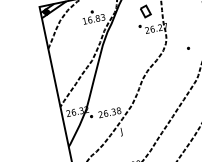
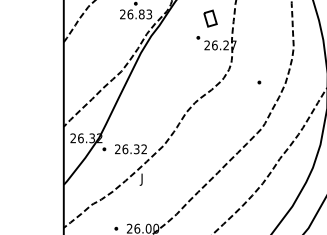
text: (84, 21) -> (122, 14), 16.83 -> 26.83
text: (119, 110) -> (144, 149), 26.38 -> 26.32

